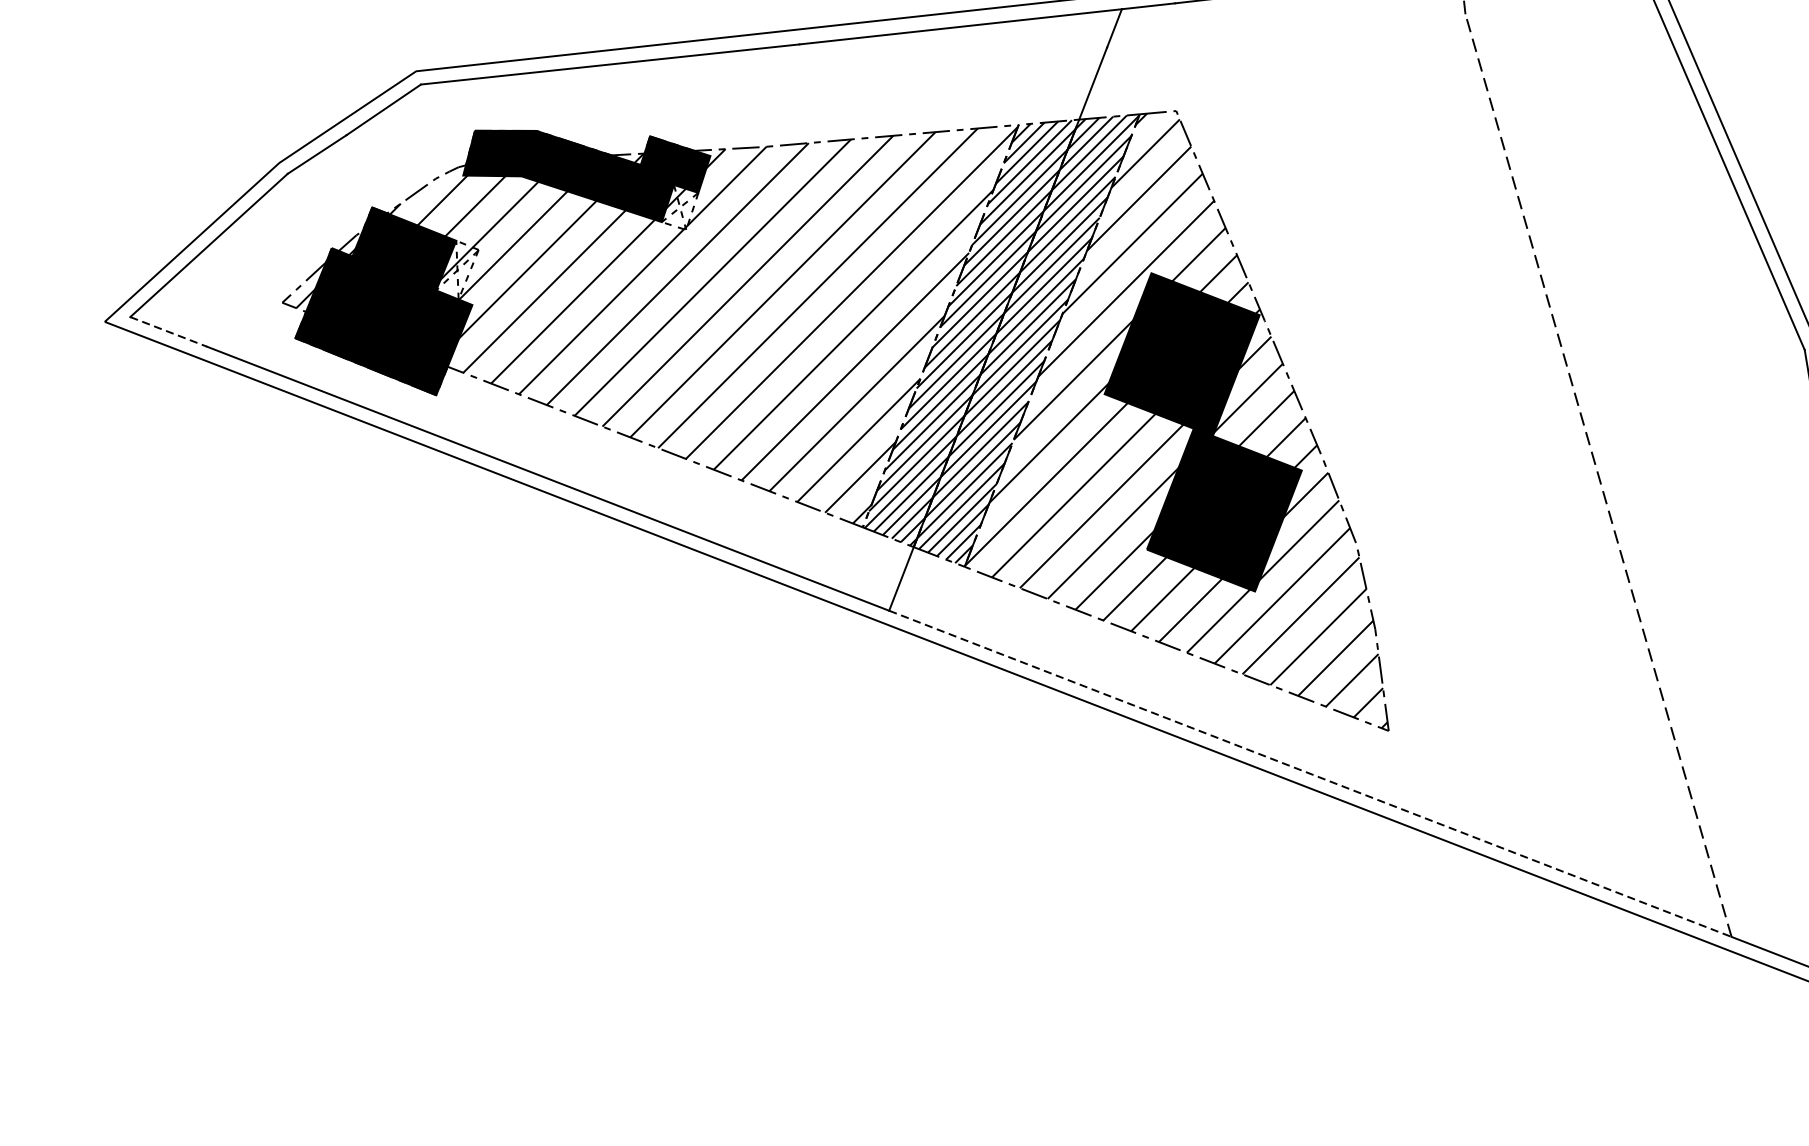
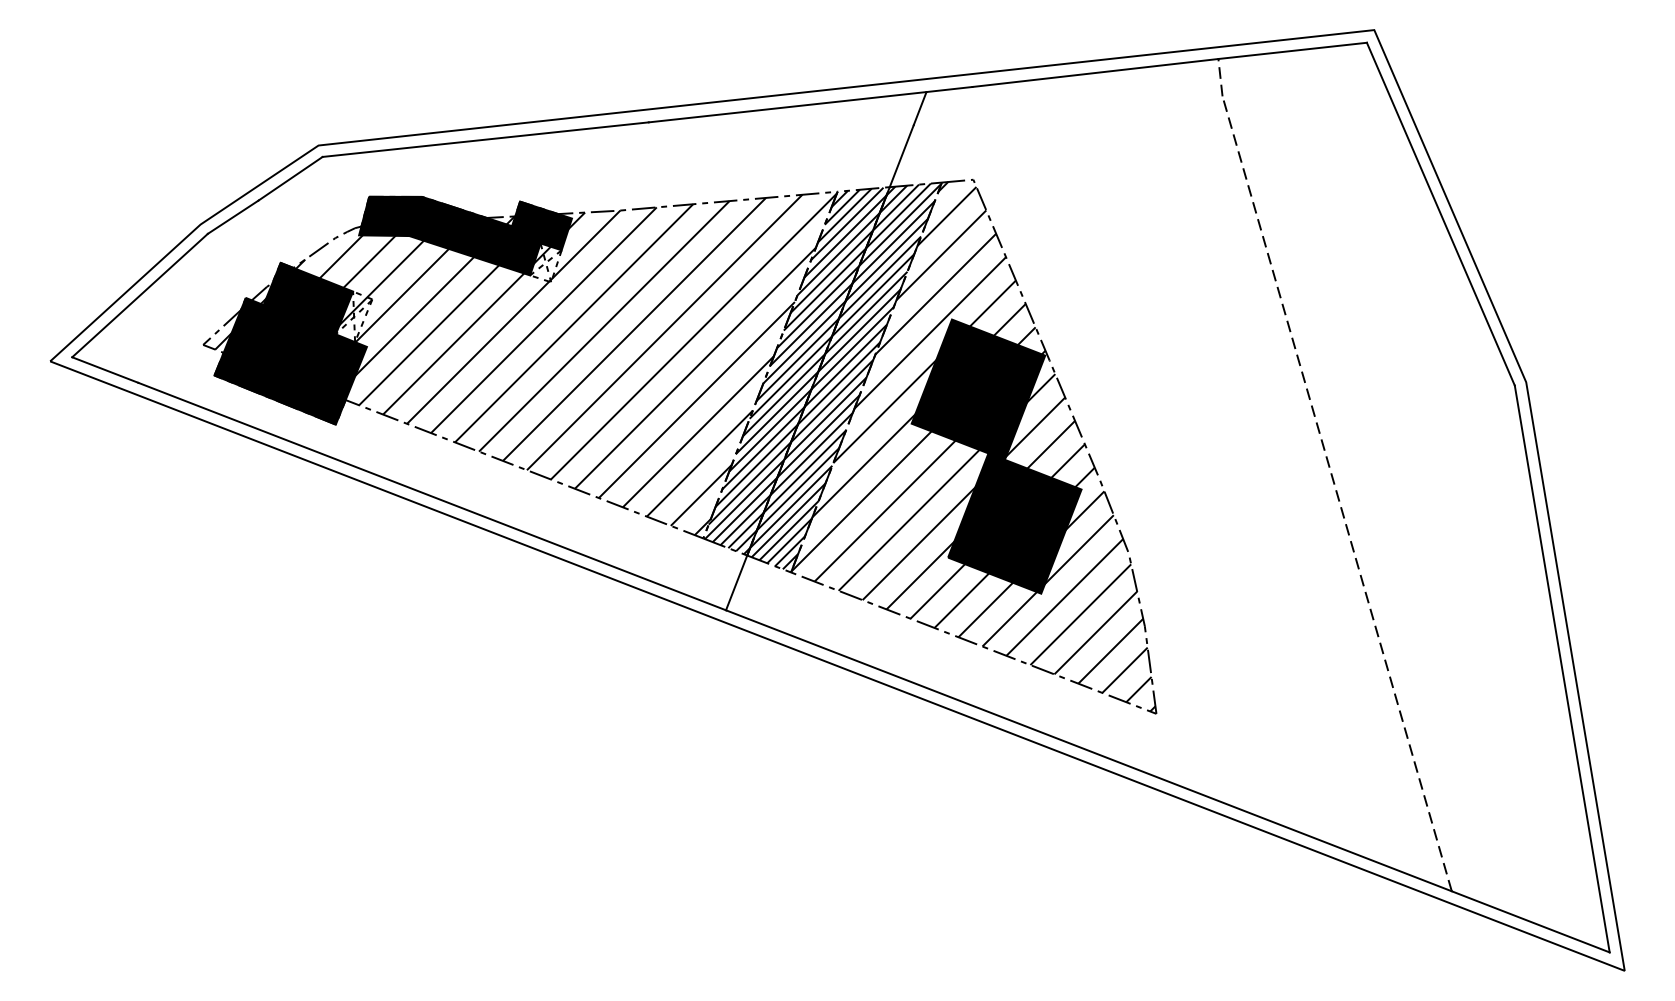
line: (168, 332) -> (105, 370), dashed -> solid
line: (1311, 773) -> (1089, 750), dashed -> solid

